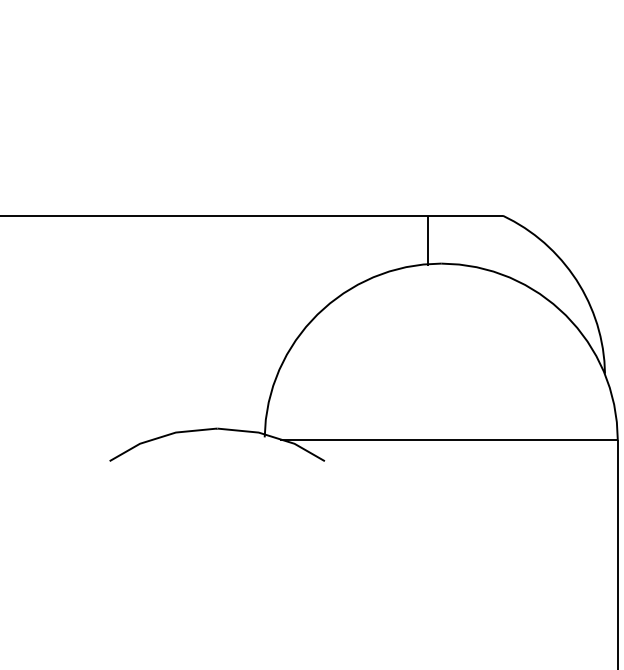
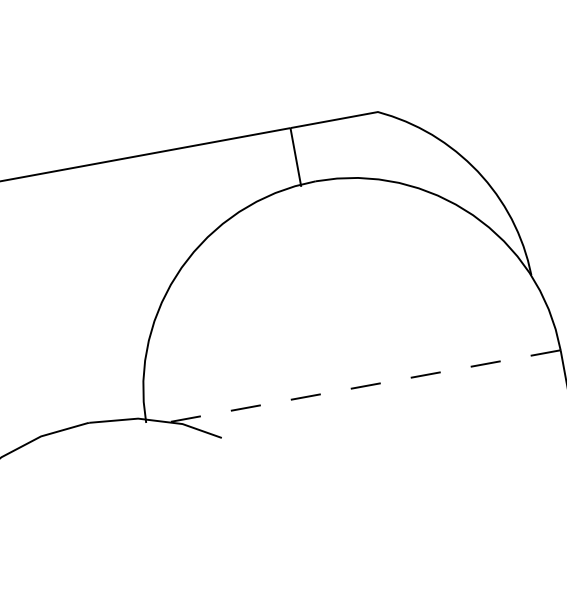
line: (448, 440) -> (362, 387), solid -> dashed

